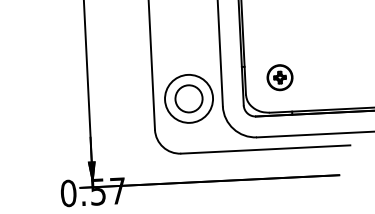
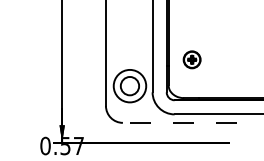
part: (279, 77) -> (191, 59), moved
line: (264, 148) -> (179, 122), solid -> dashed

